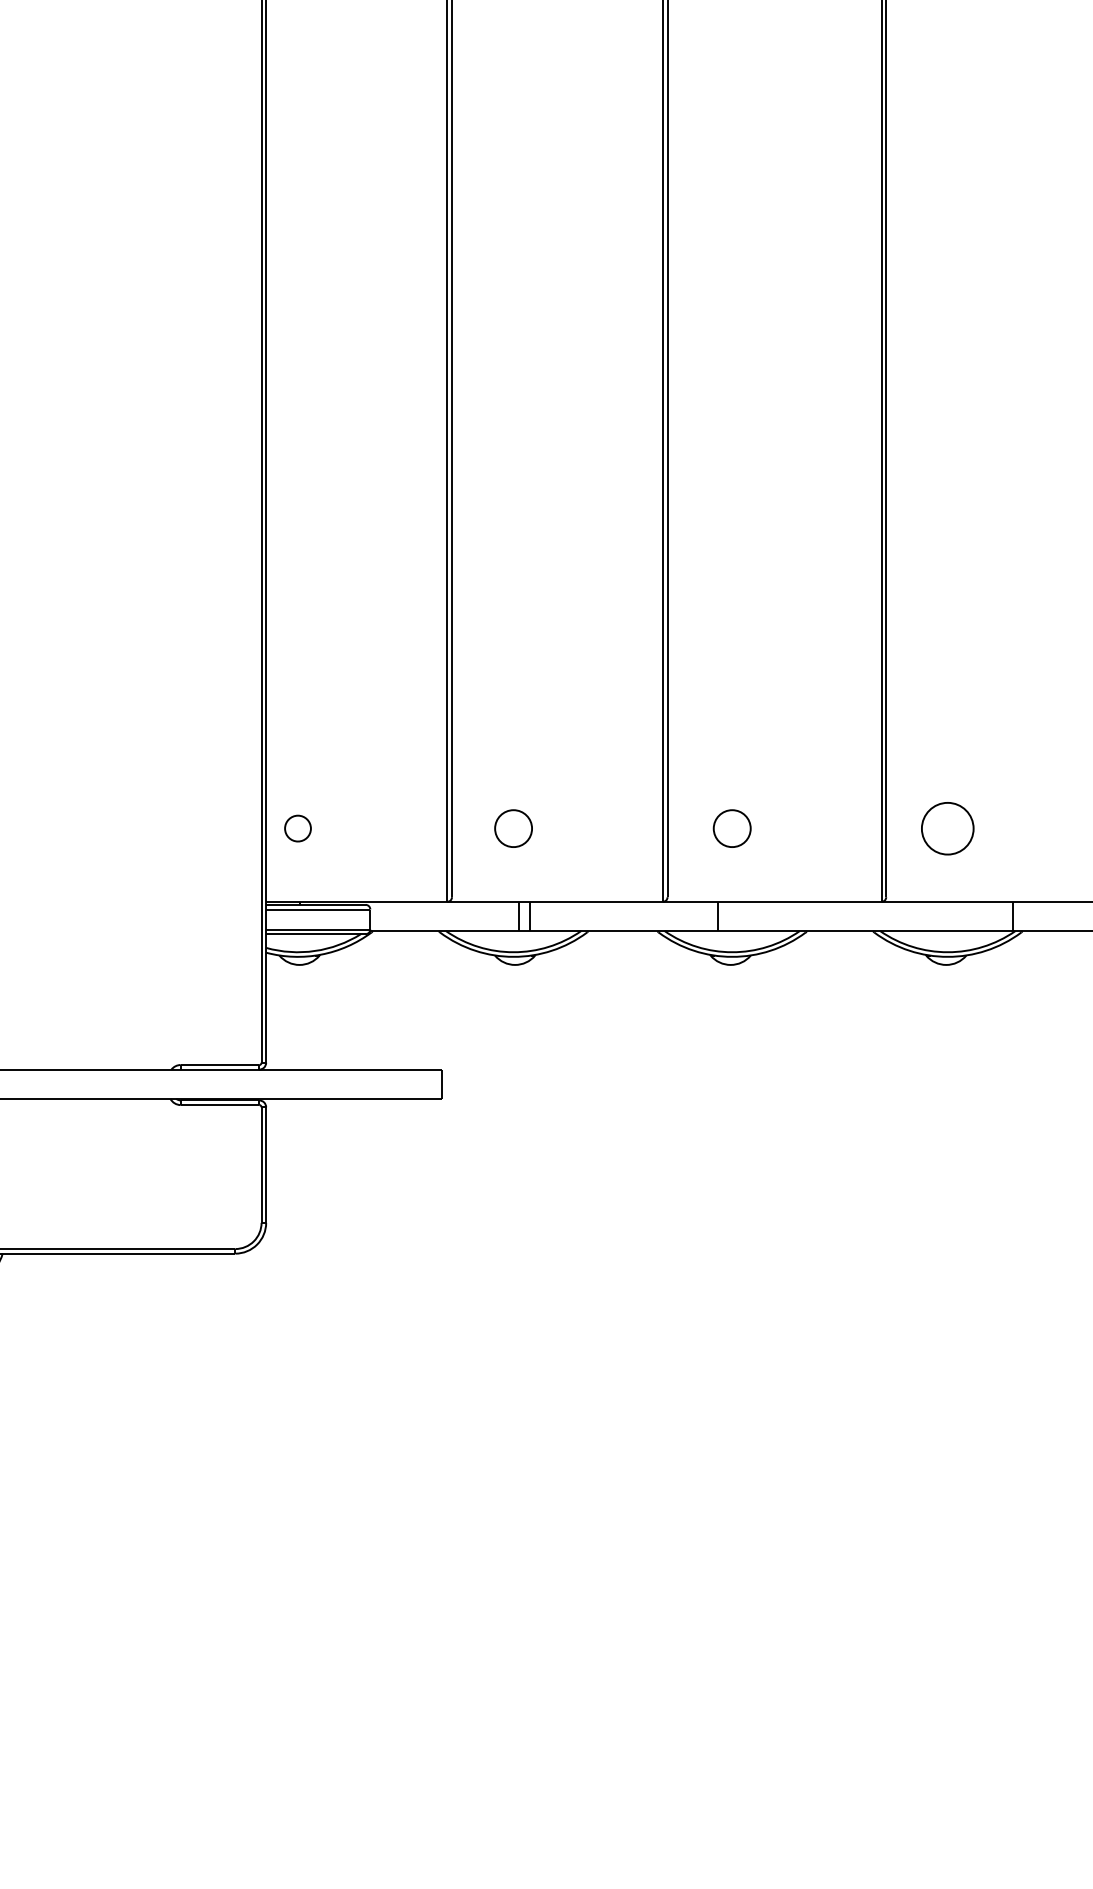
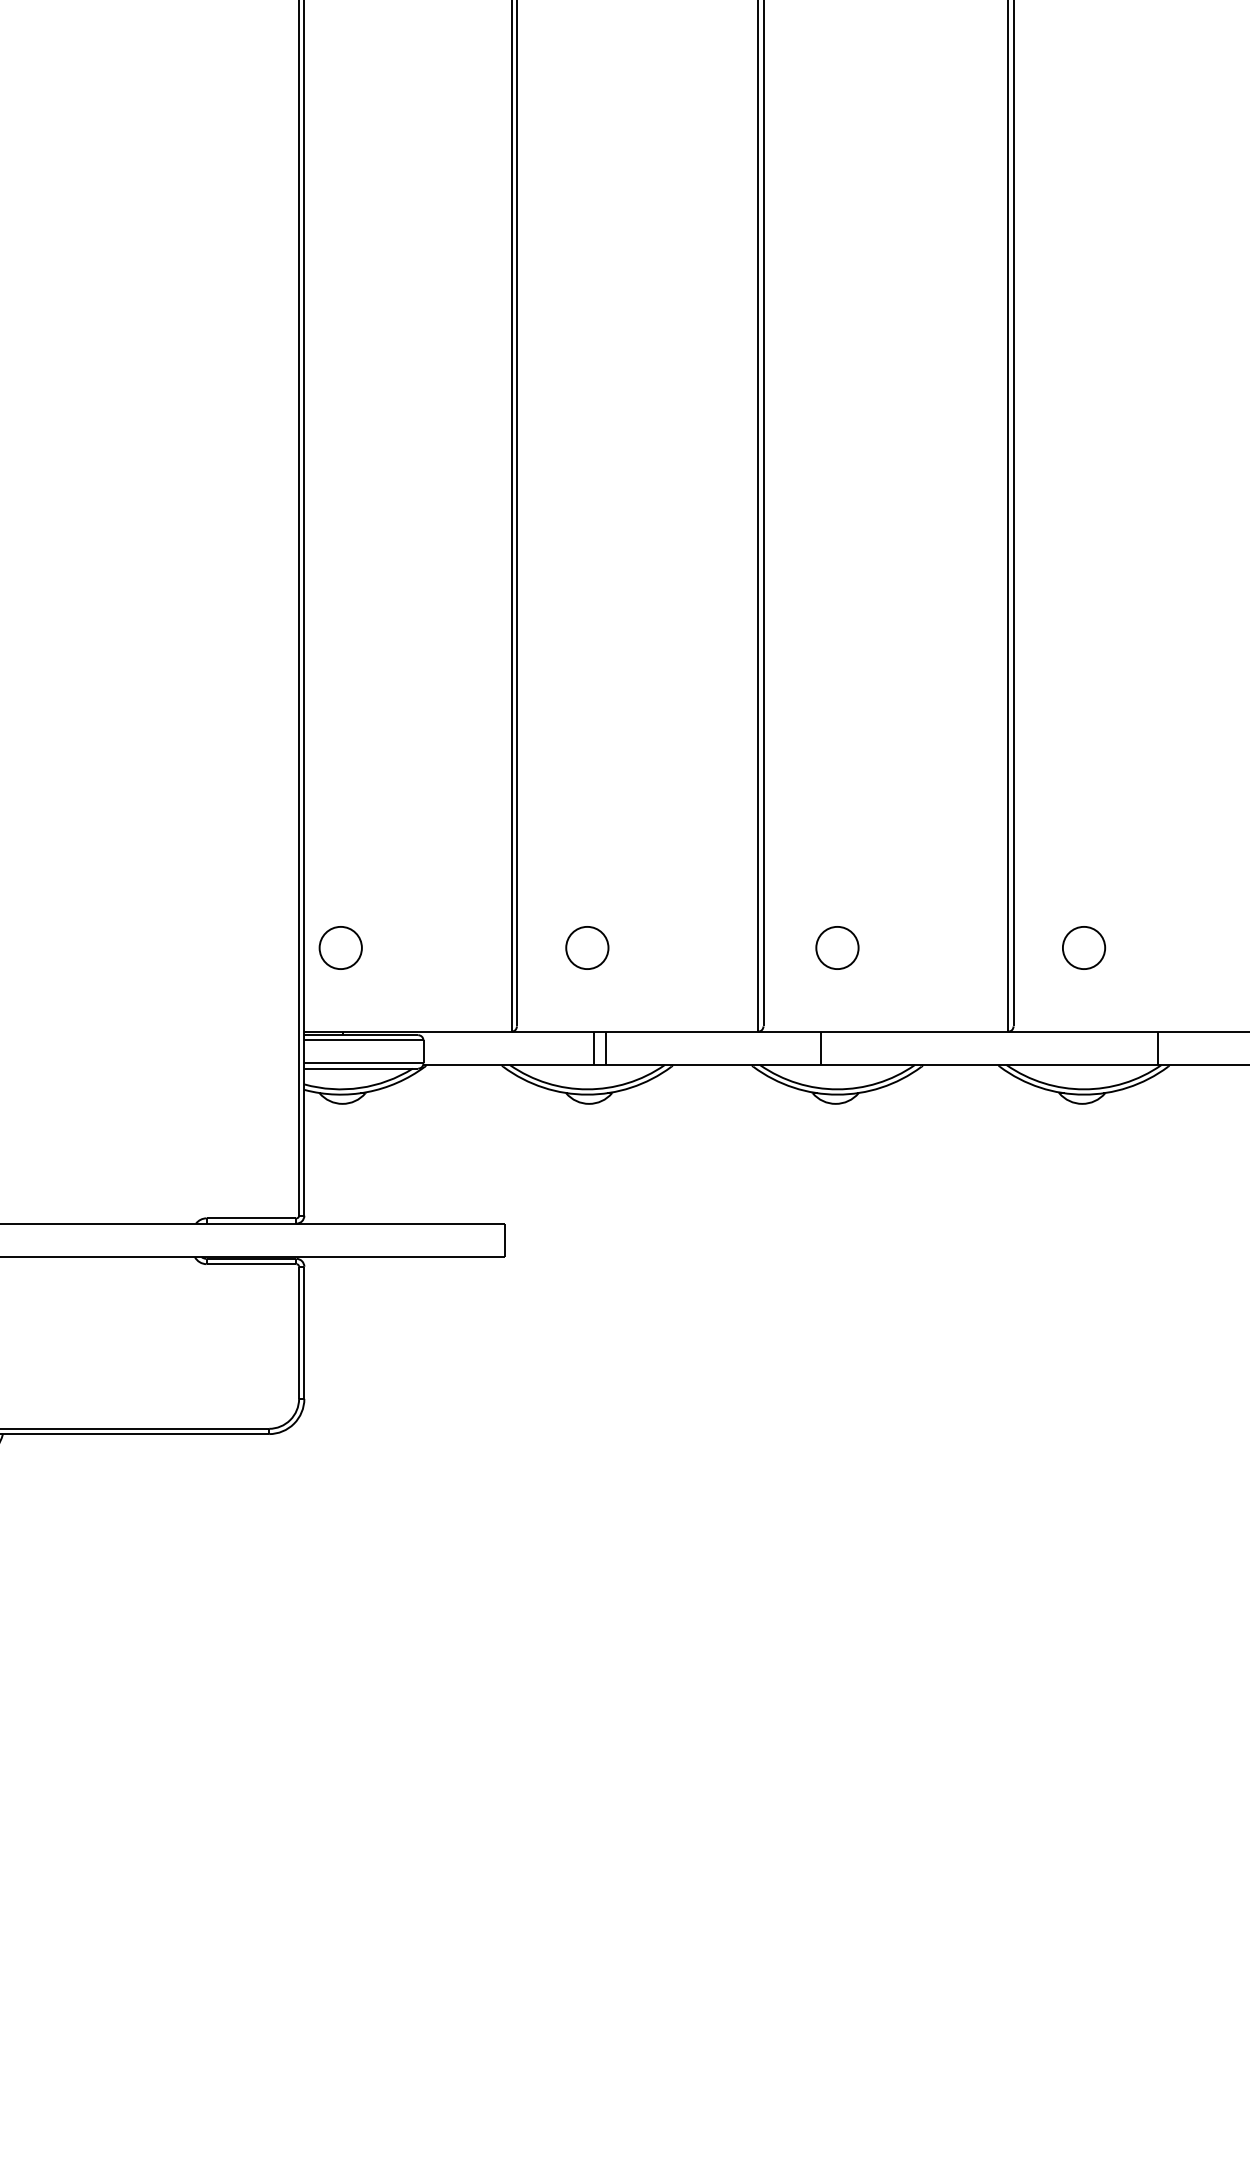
part: (297, 828) -> (340, 947), size x1.43
part: (947, 828) -> (1083, 947), size x0.71

